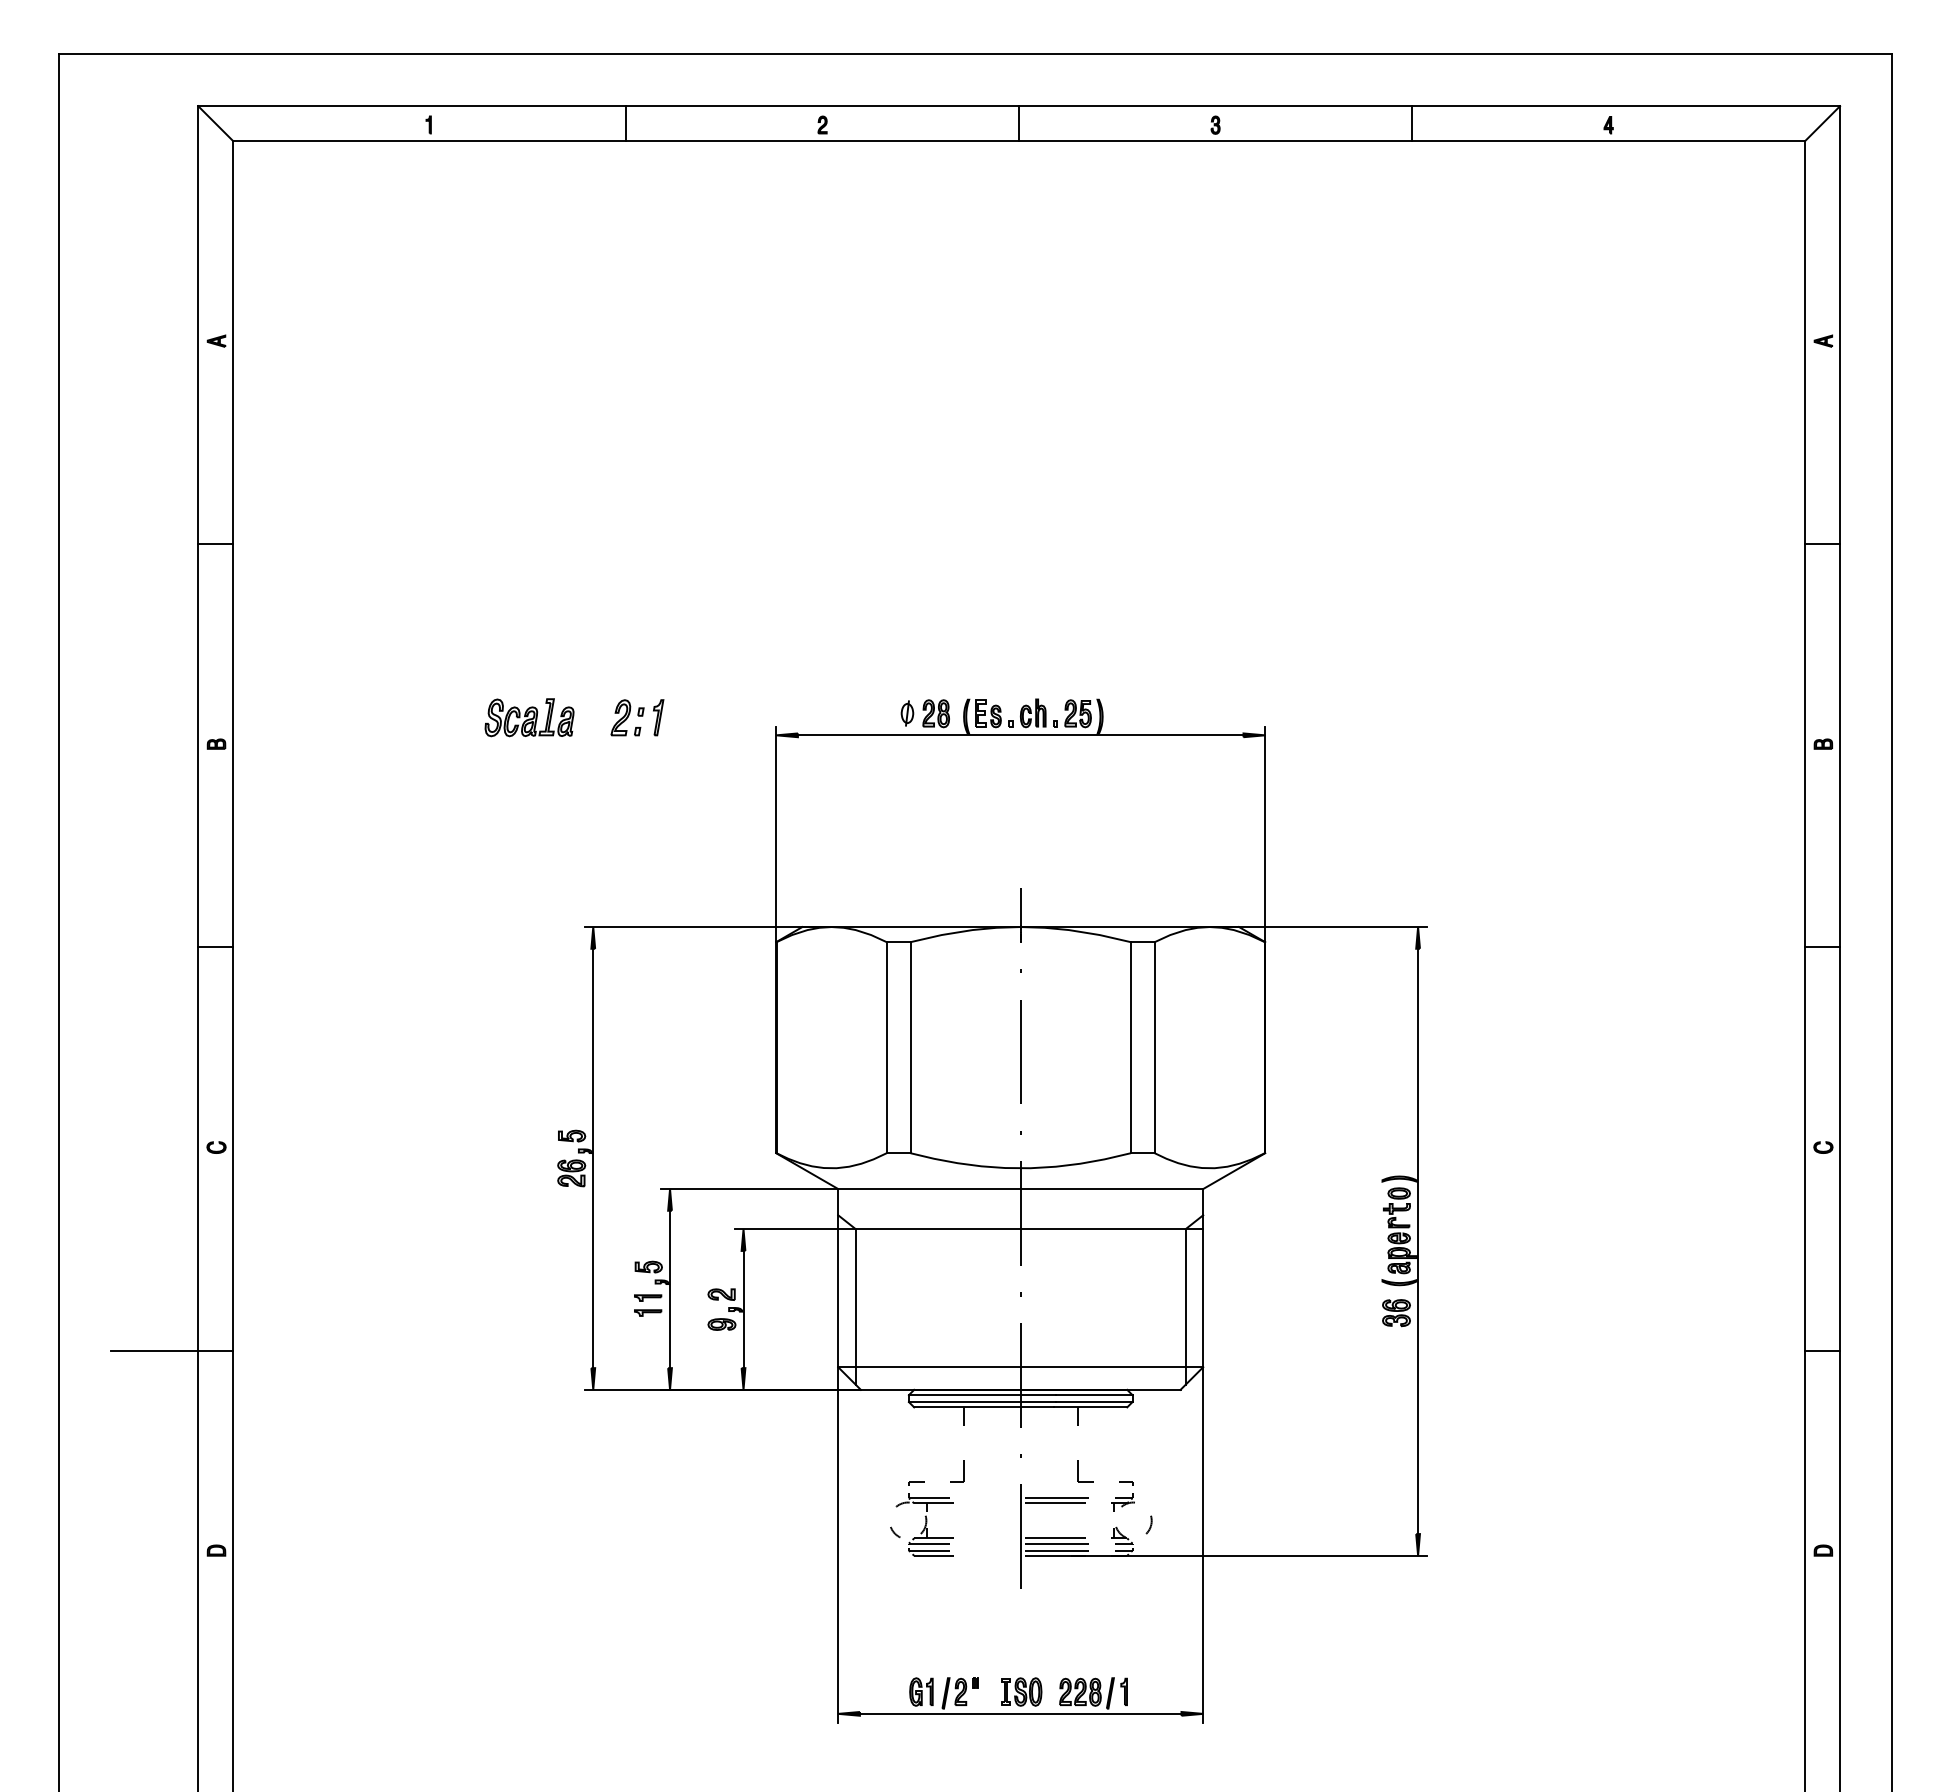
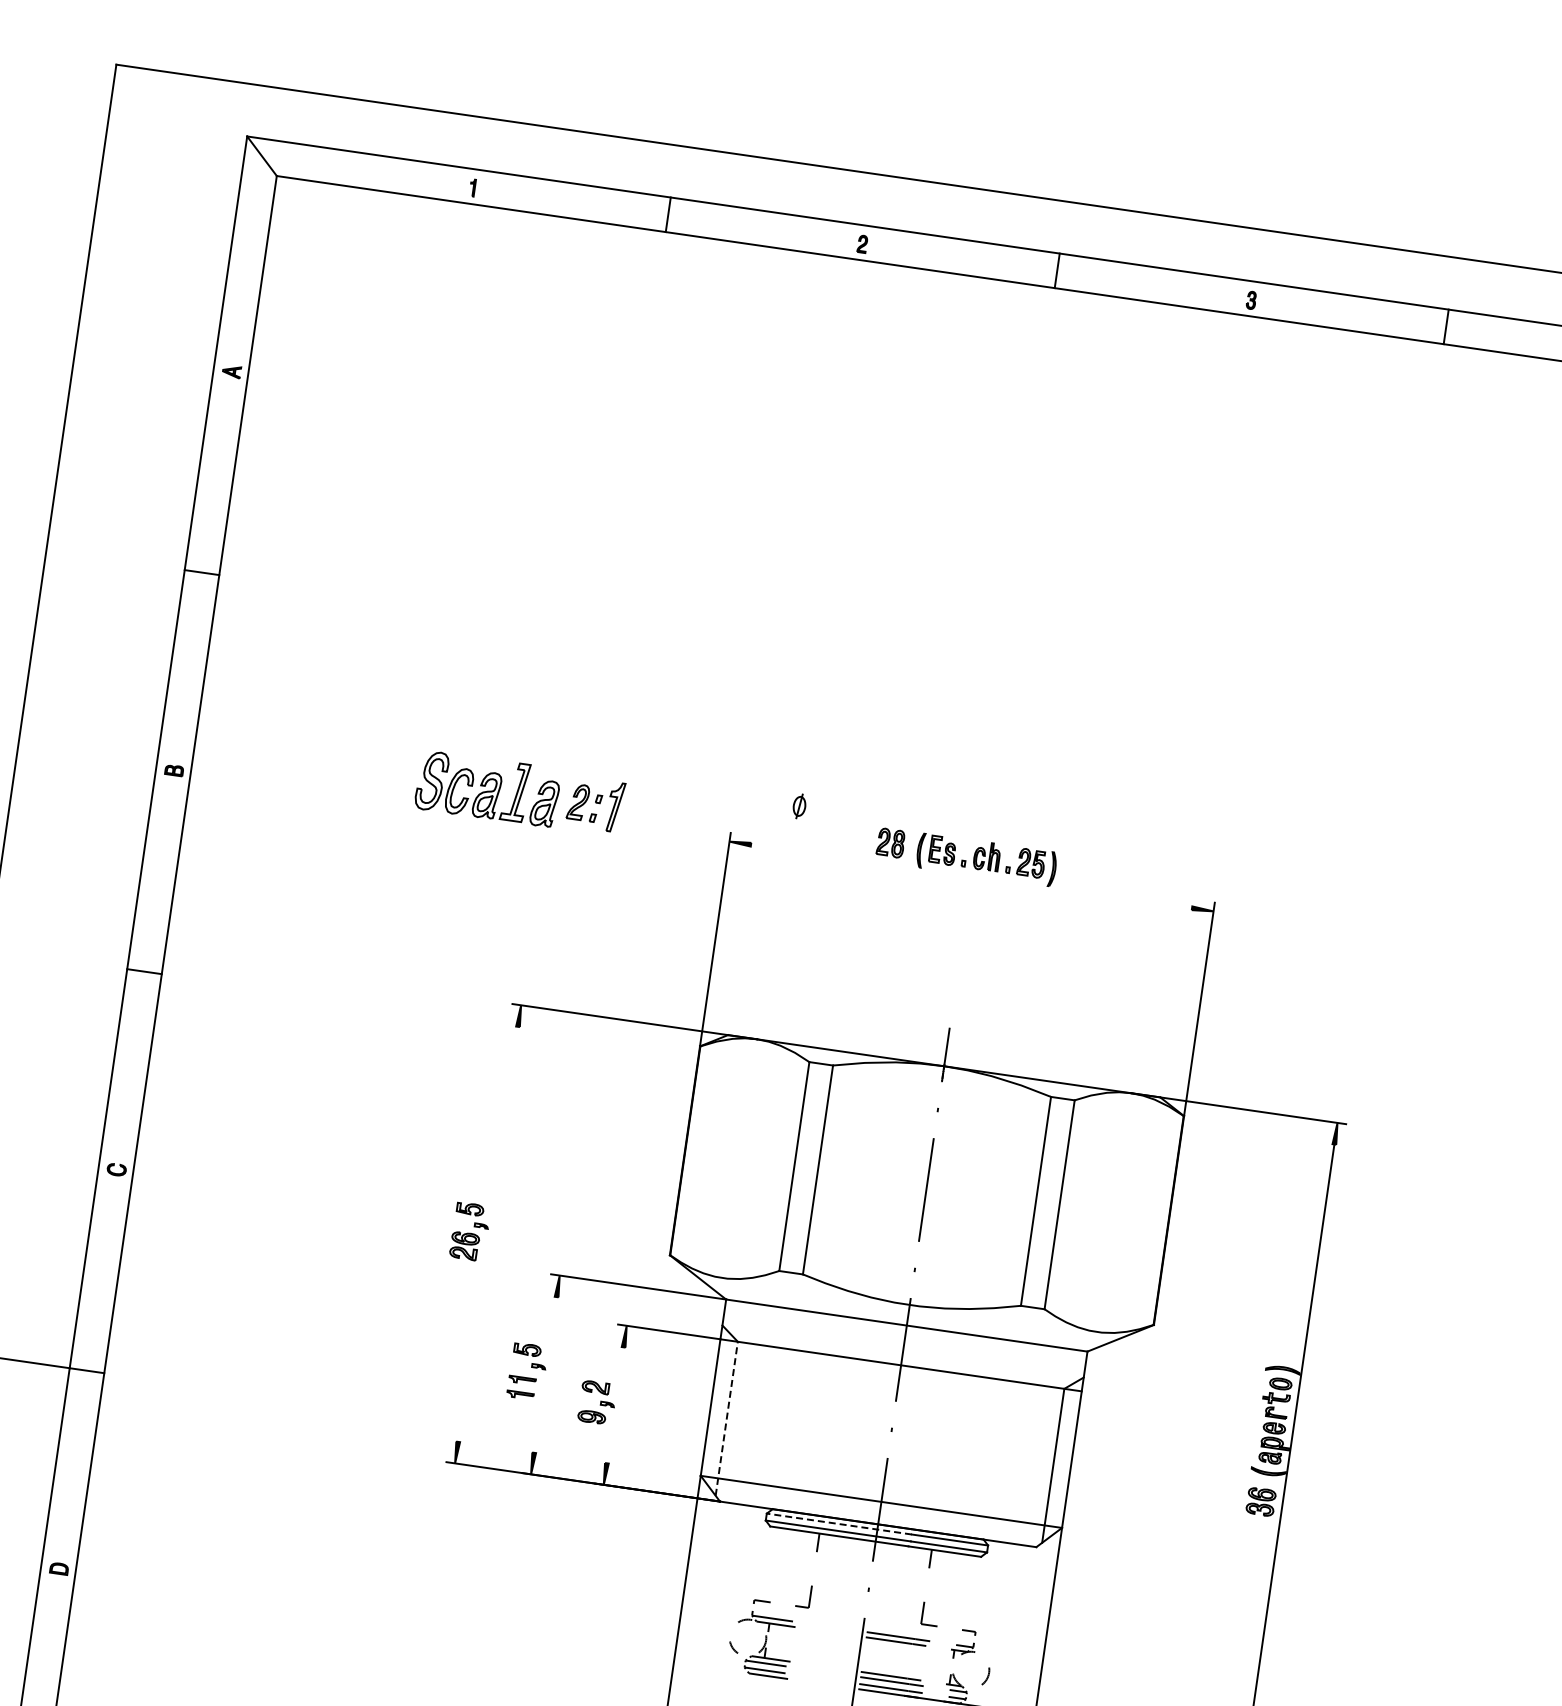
part: (907, 713) -> (799, 806), moved
part: (529, 717) -> (487, 788), size x1.6
part: (658, 717) -> (615, 807), size x1.4
line: (1020, 735) -> (971, 876), removed
line: (593, 1158) -> (488, 1234), removed
line: (670, 1289) -> (545, 1375), removed
line: (855, 1306) -> (726, 1418), solid -> dashed
line: (743, 1309) -> (615, 1405), removed
line: (981, 1395) -> (838, 1524), solid -> dashed

